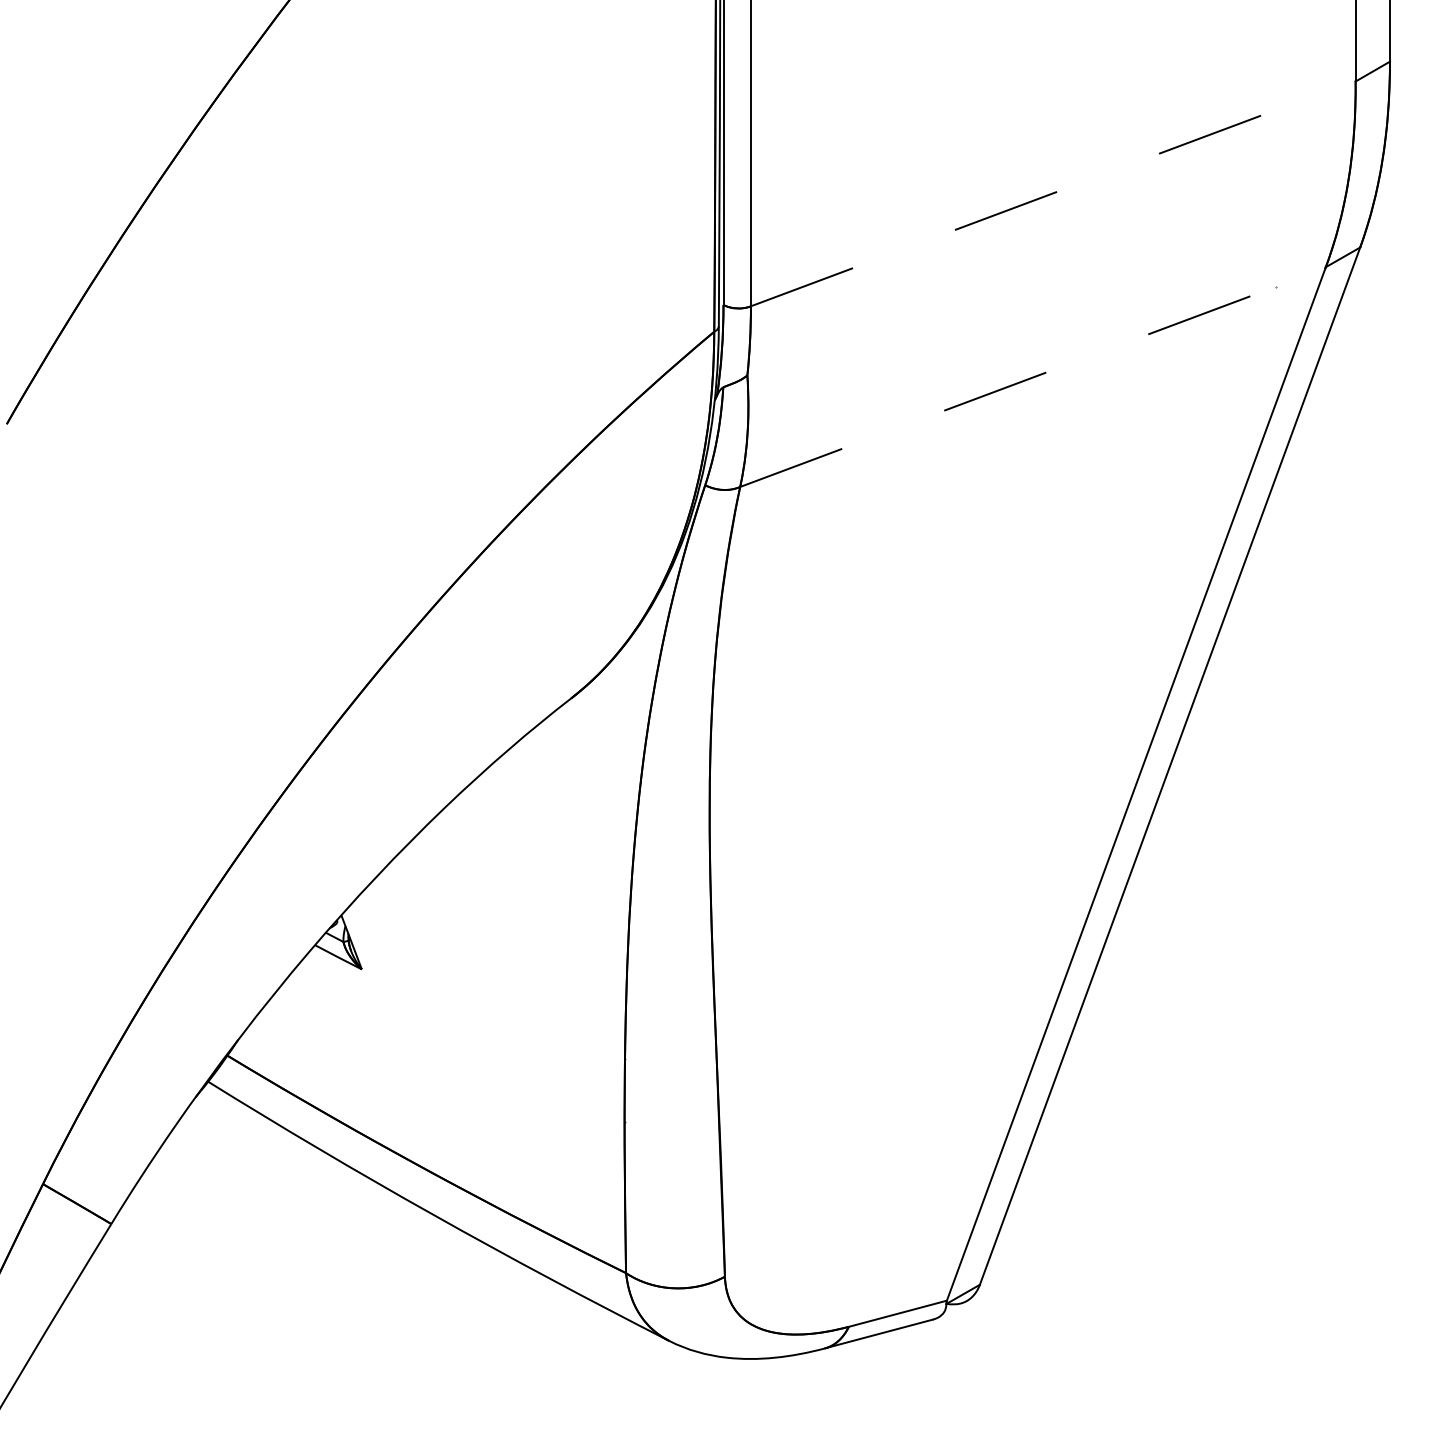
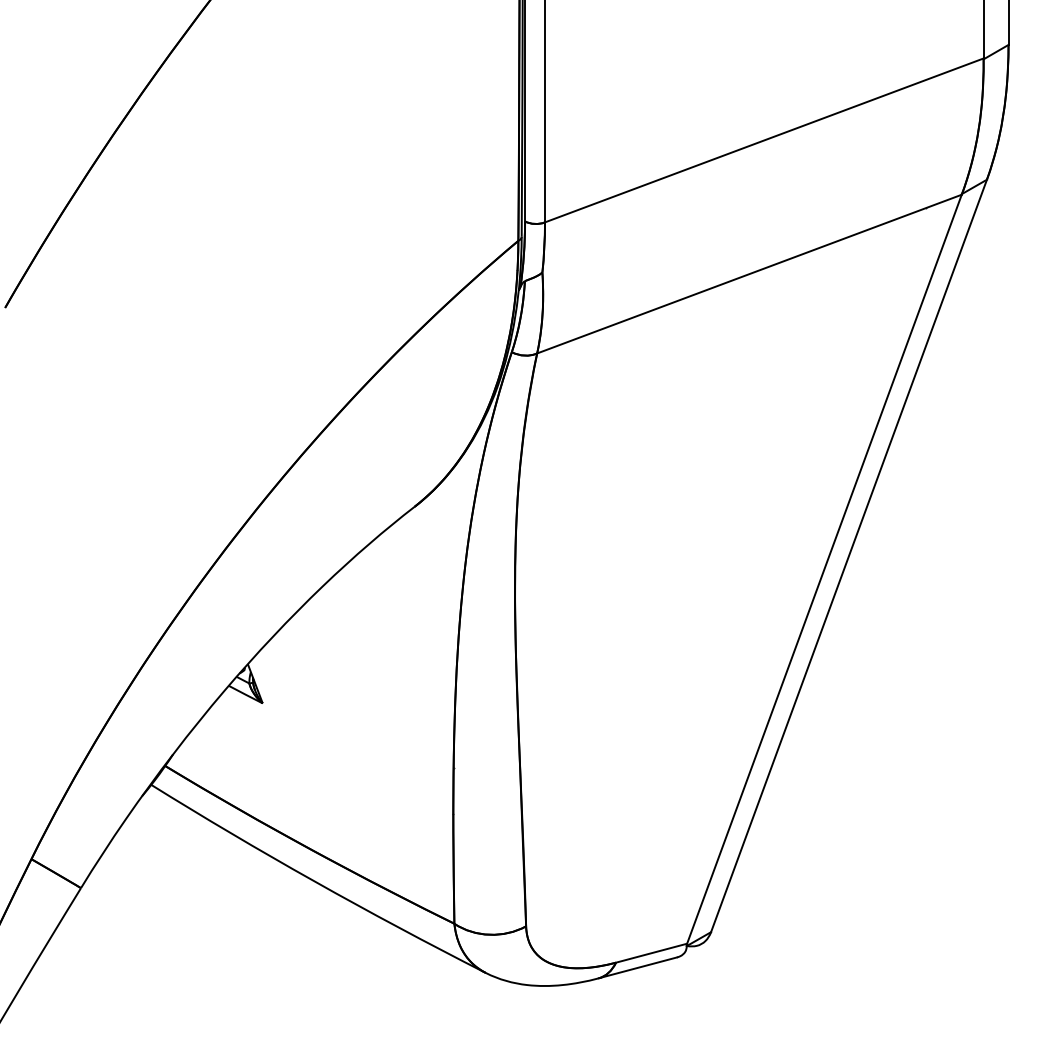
line: (1053, 193) -> (764, 140), dashed -> solid
line: (1033, 377) -> (749, 274), dashed -> solid

